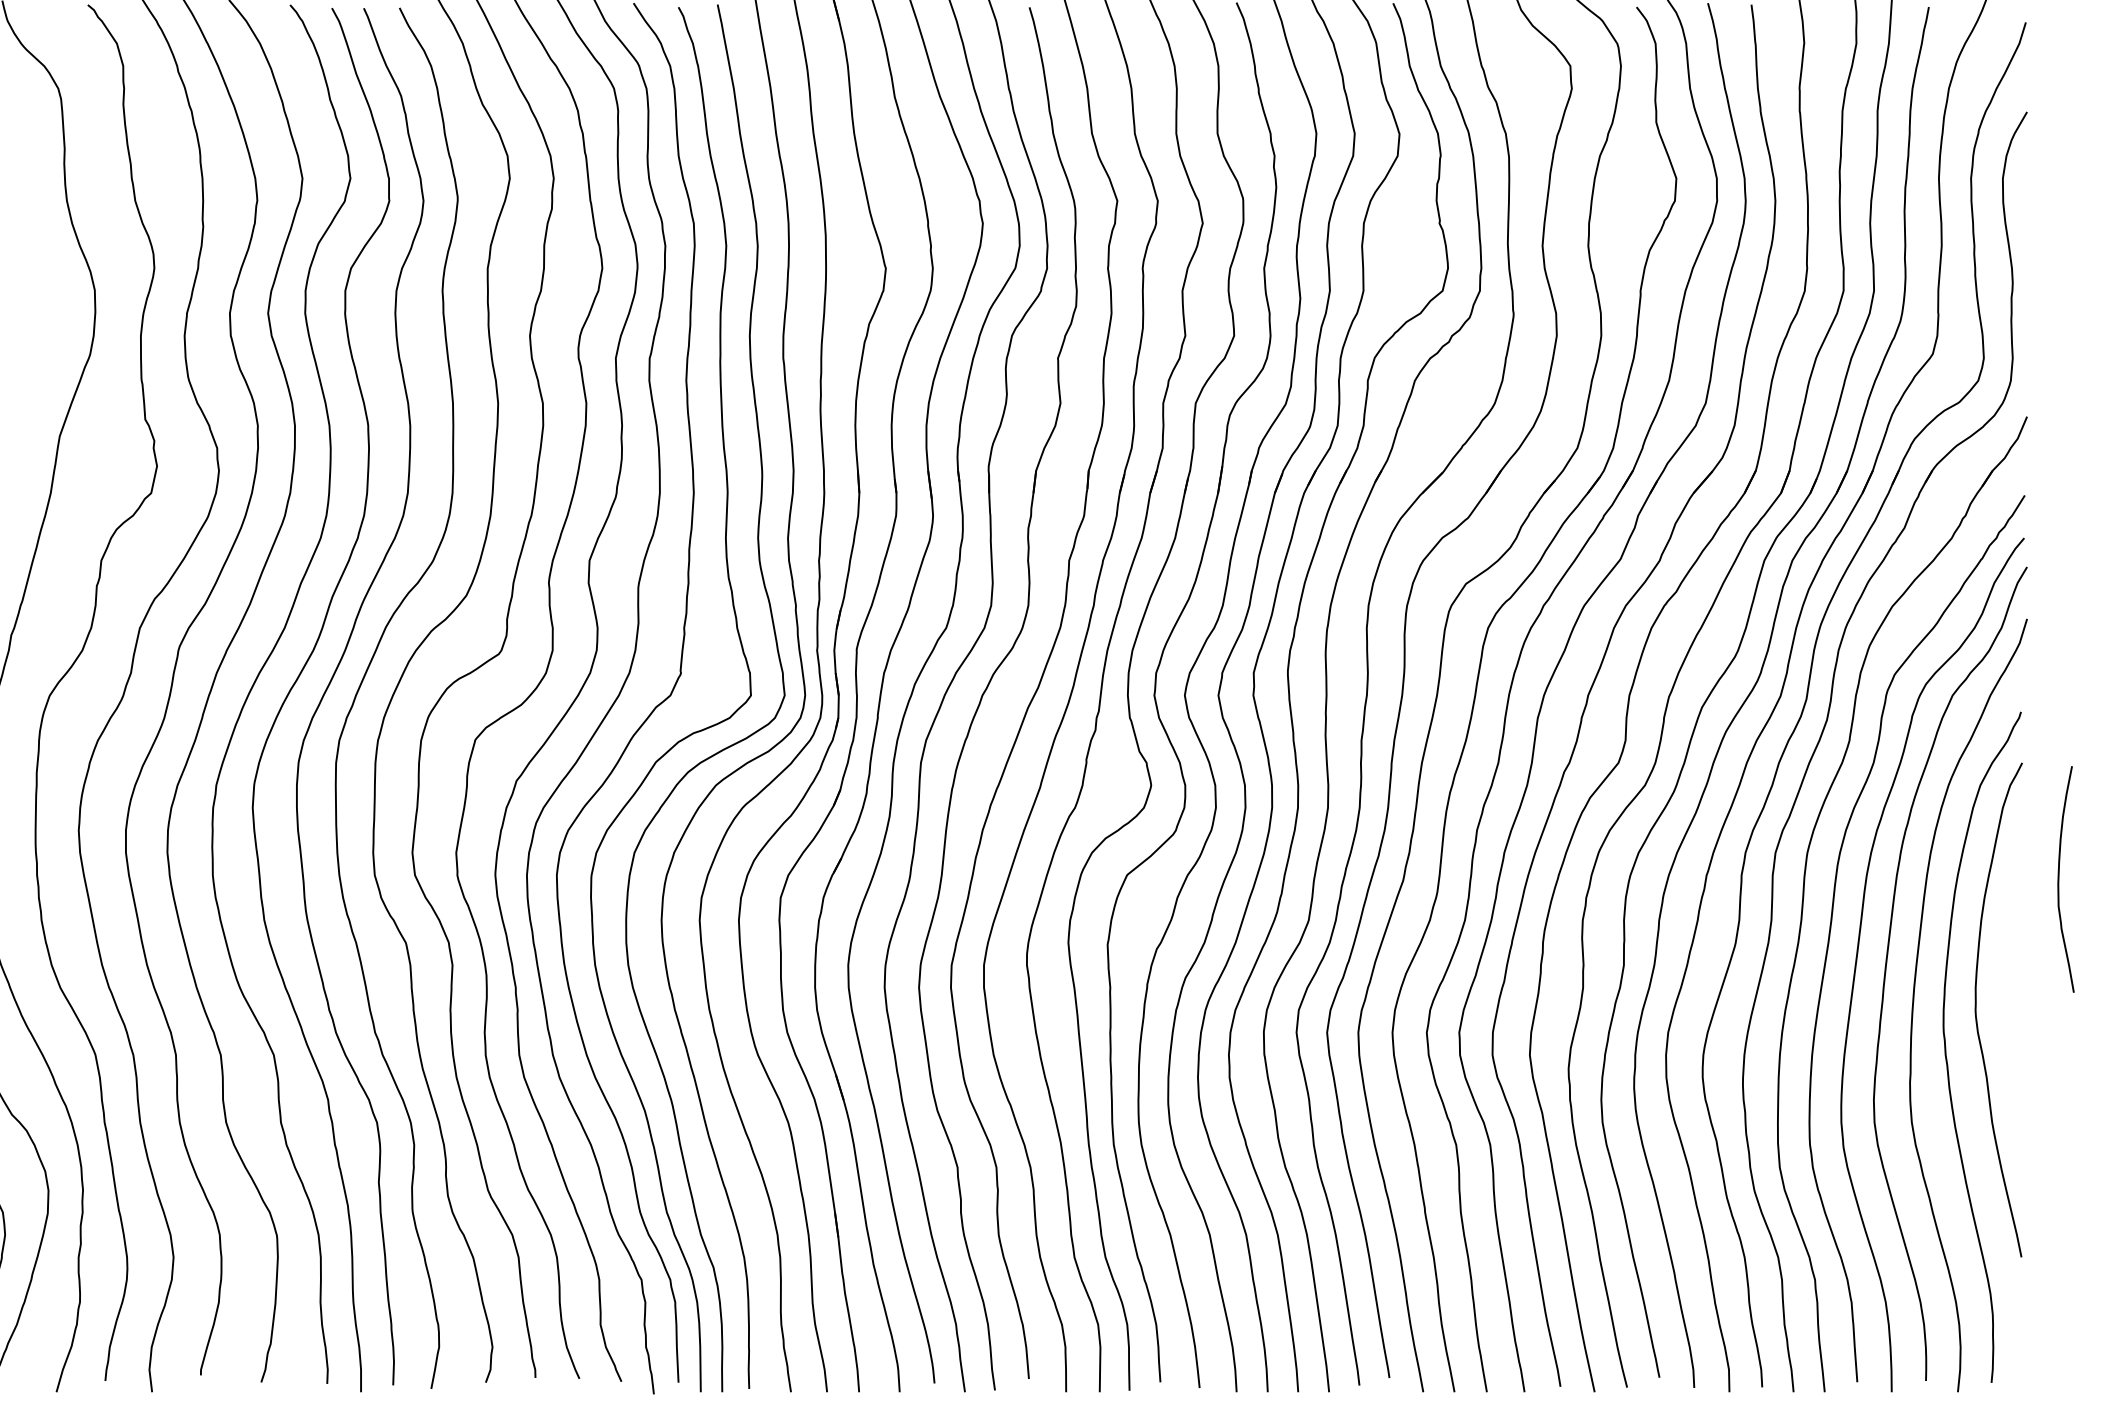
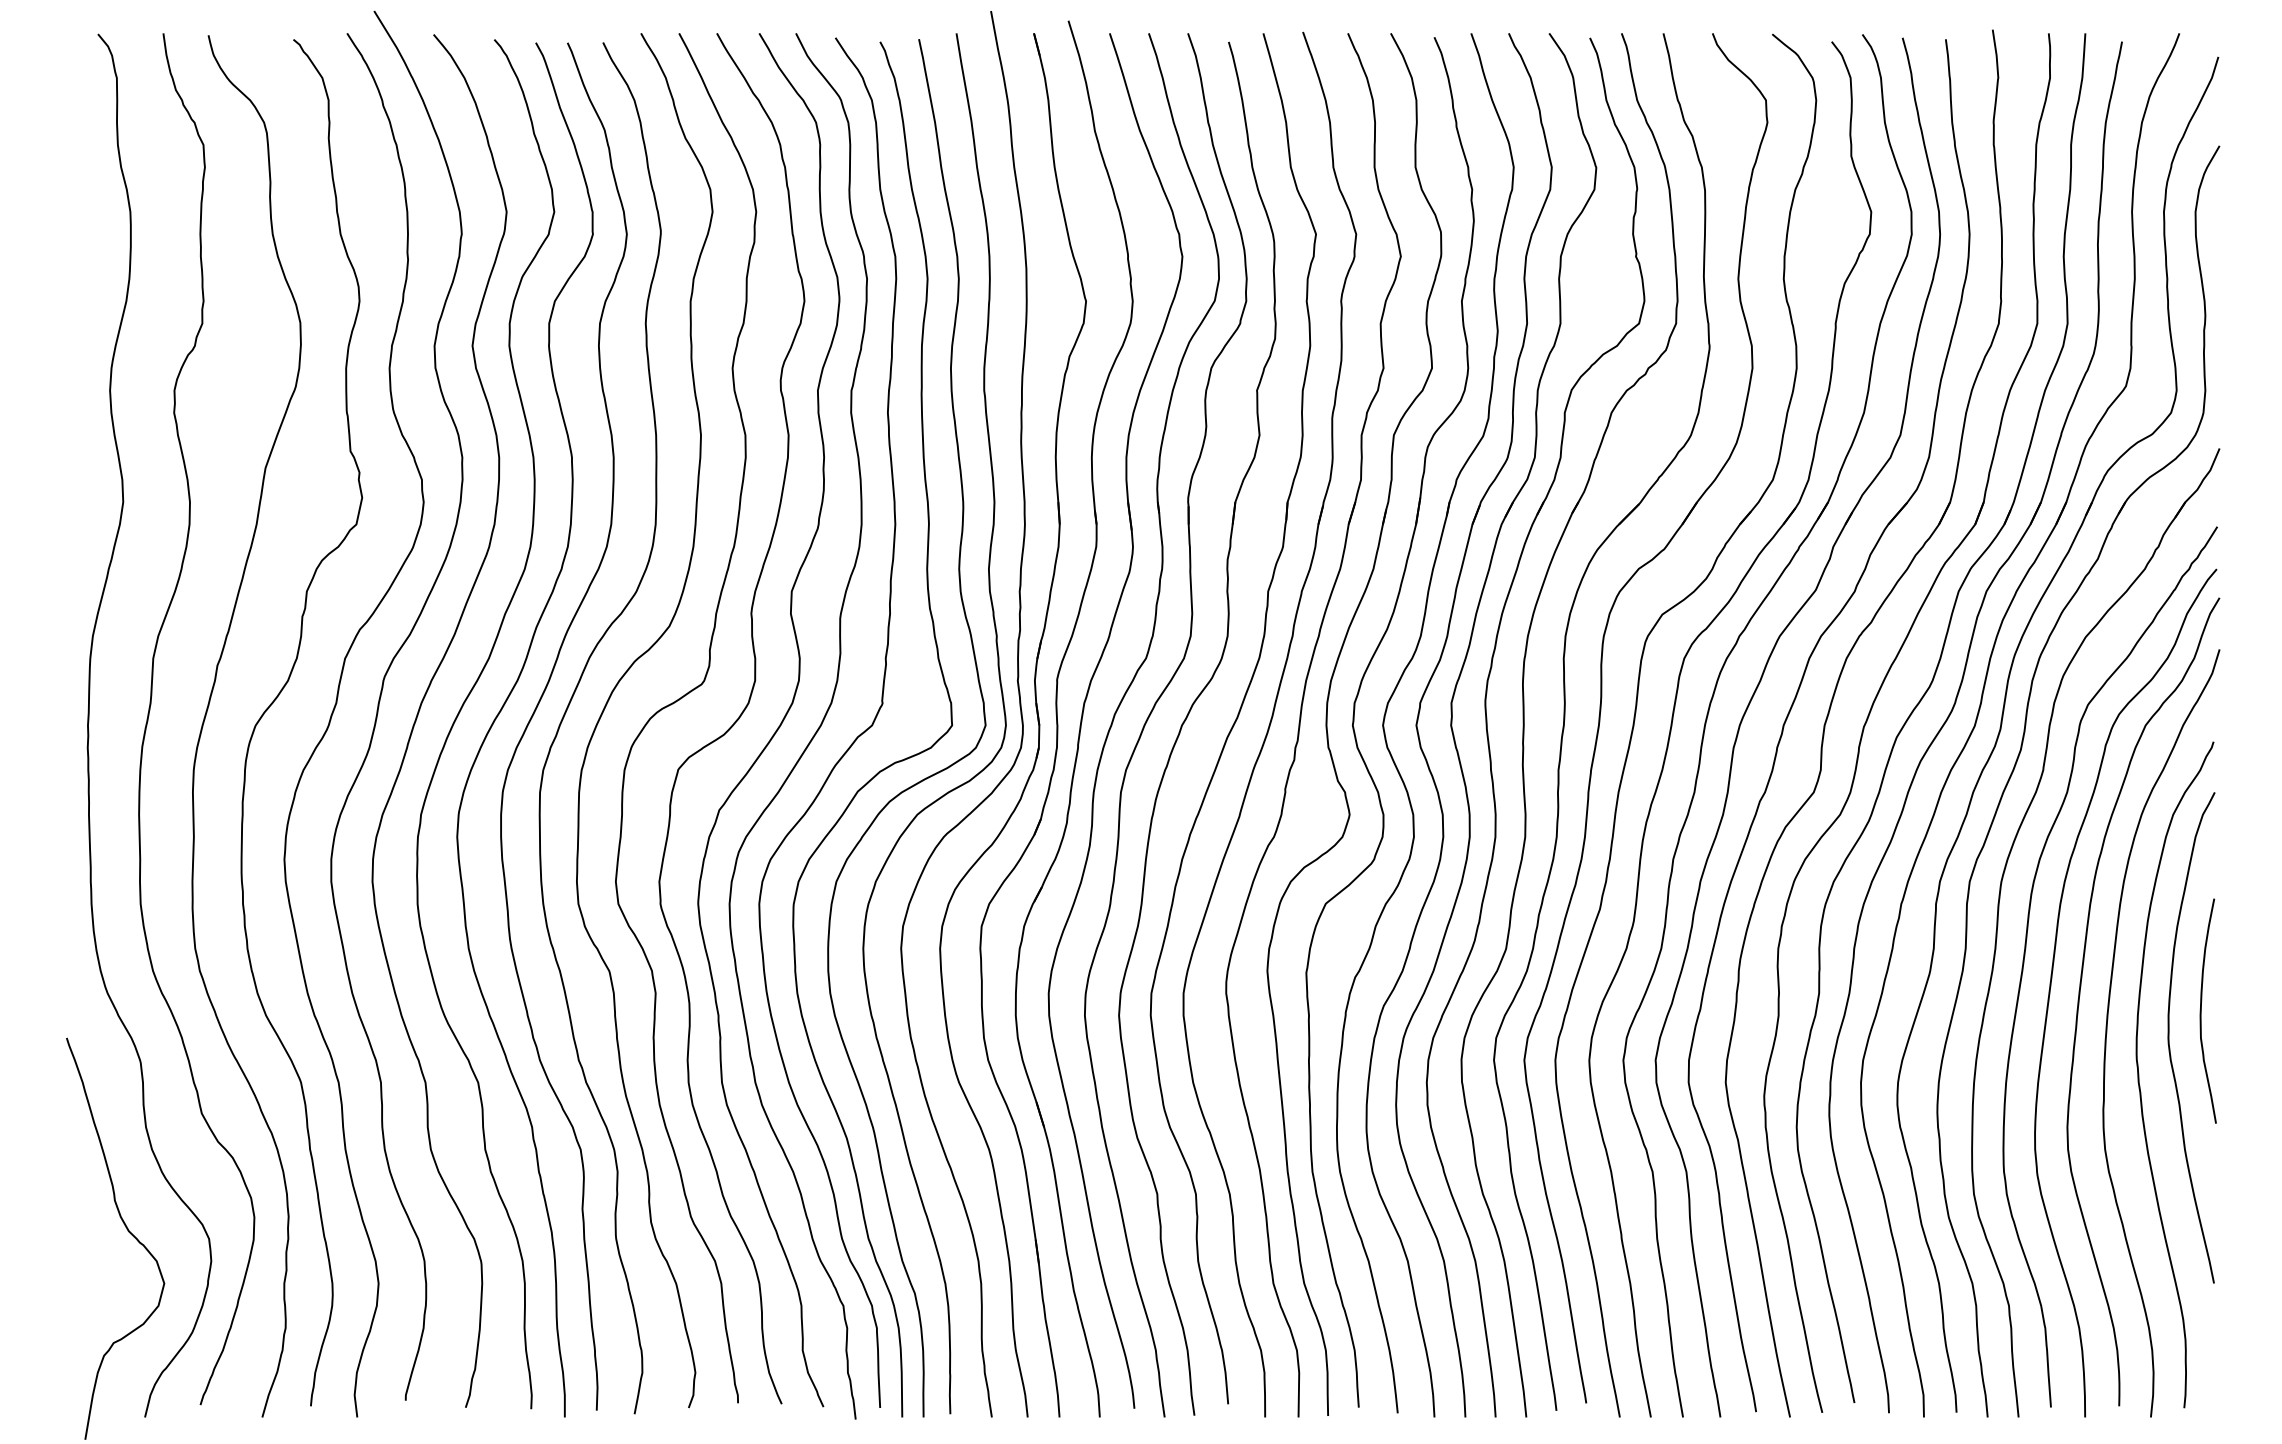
curve: (2059, 878) -> (2201, 1010), moved

